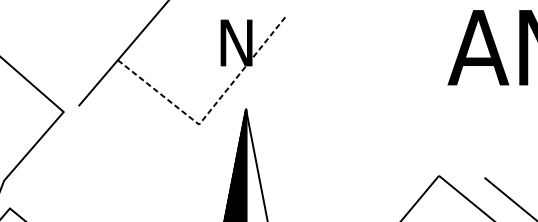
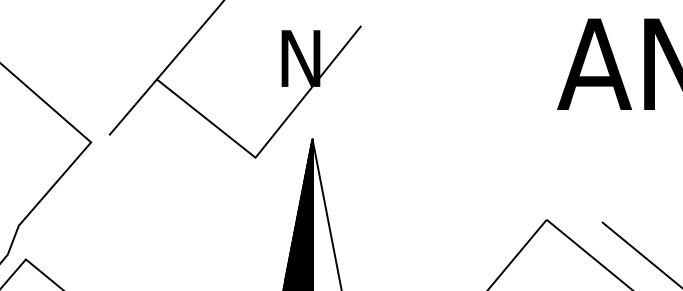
line: (210, 110) -> (269, 140), dashed -> solid

